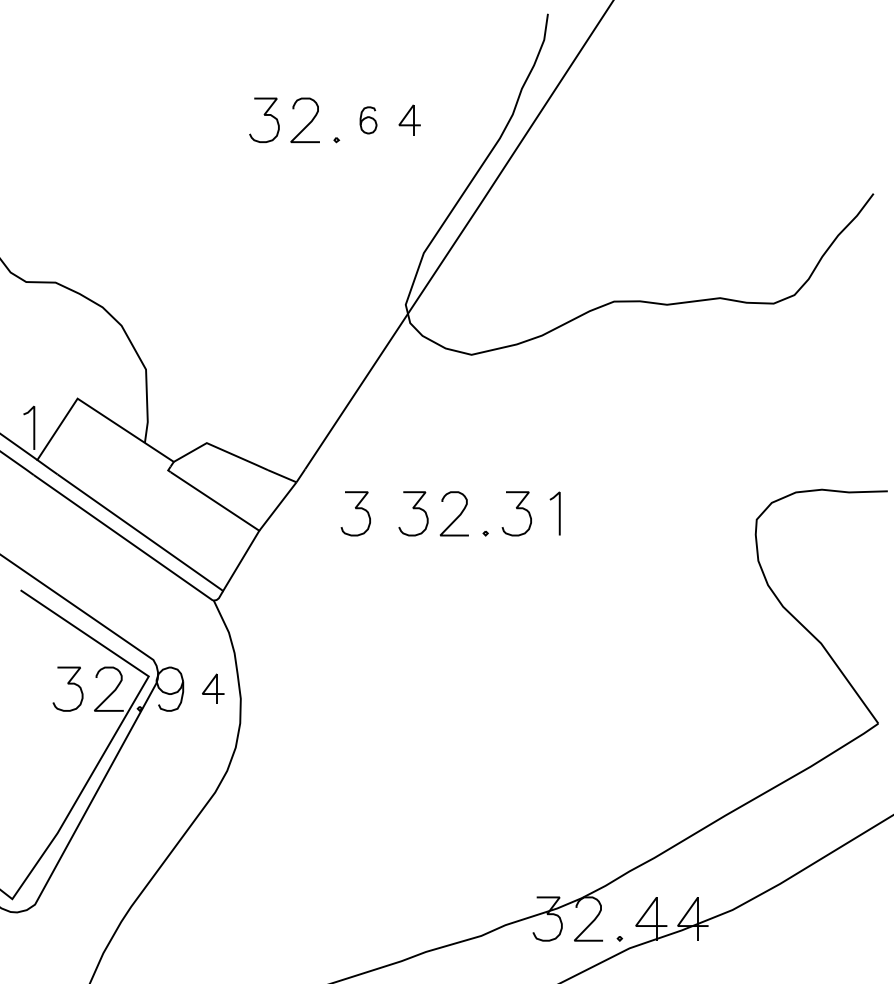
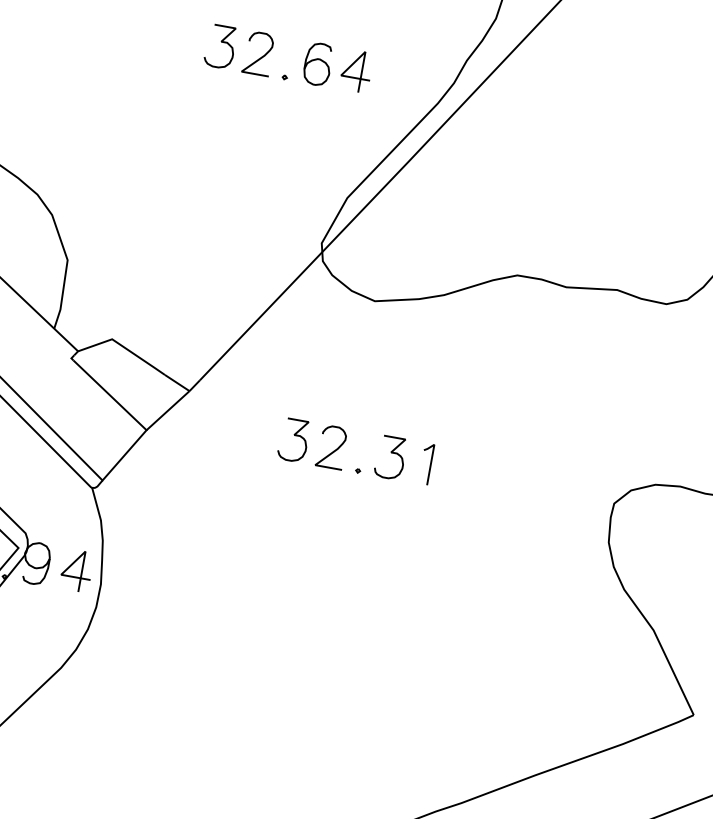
part: (409, 119) -> (356, 70), size x1.43
part: (368, 120) -> (317, 64), size x1.67
curve: (355, 509) -> (240, 426), removed
part: (213, 688) -> (77, 570), size x1.43

